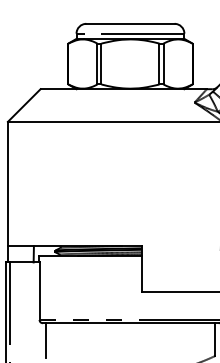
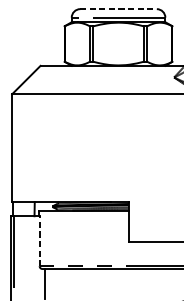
line: (130, 23) -> (118, 8), solid -> dashed
line: (39, 291) -> (39, 241), solid -> dashed

